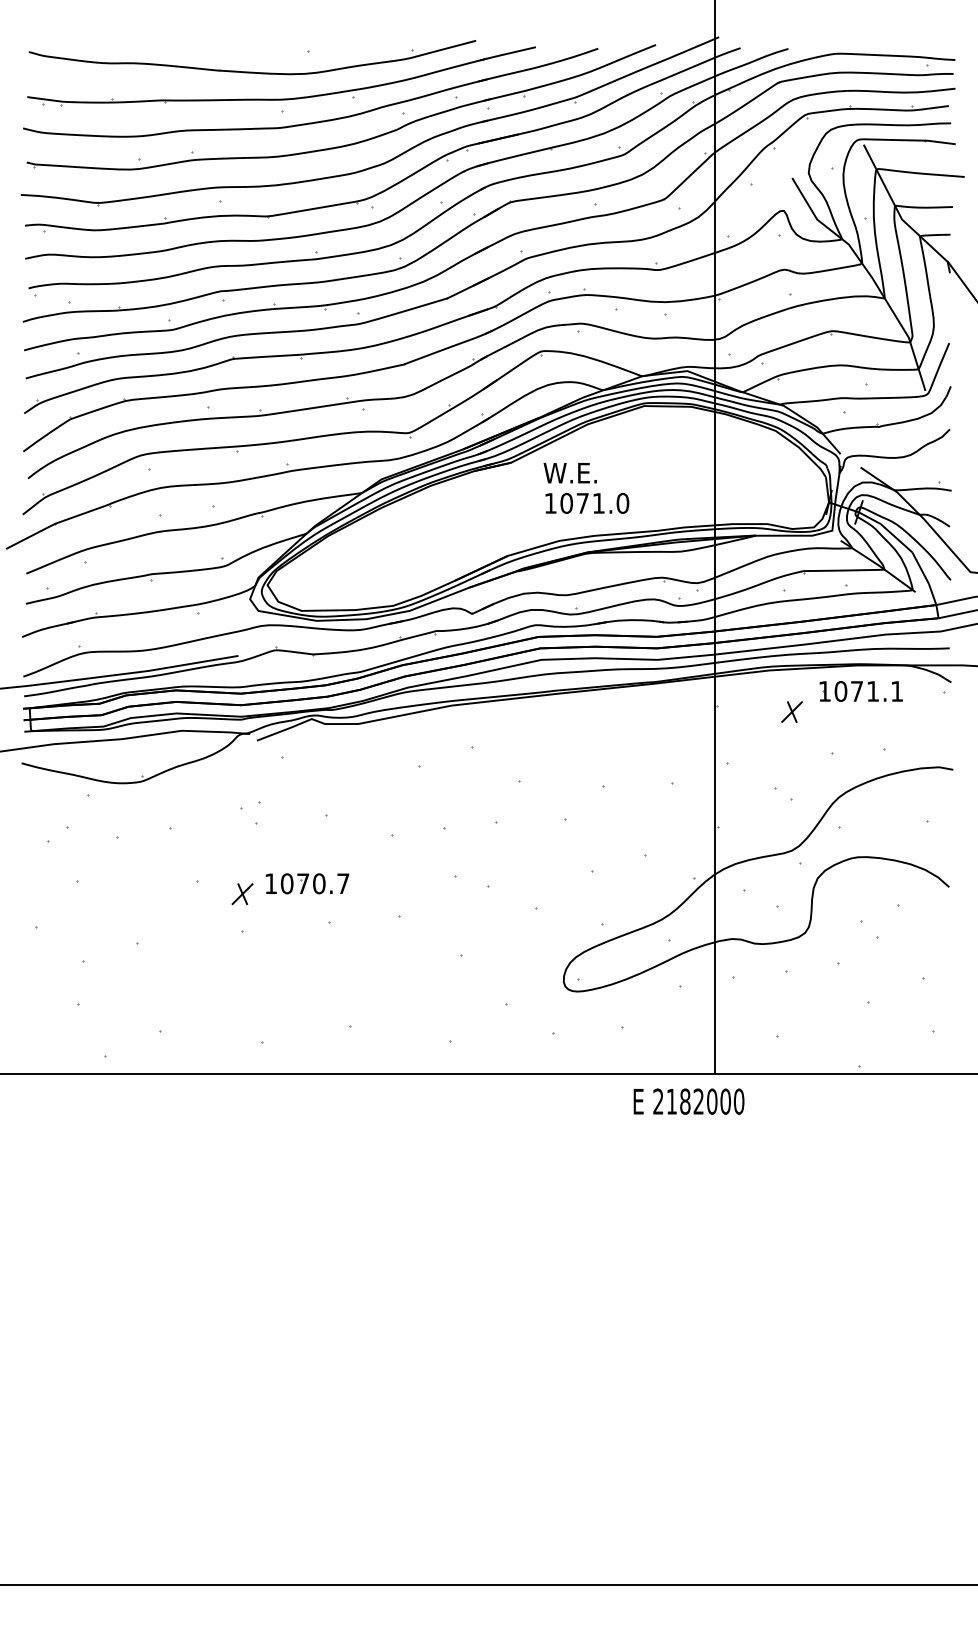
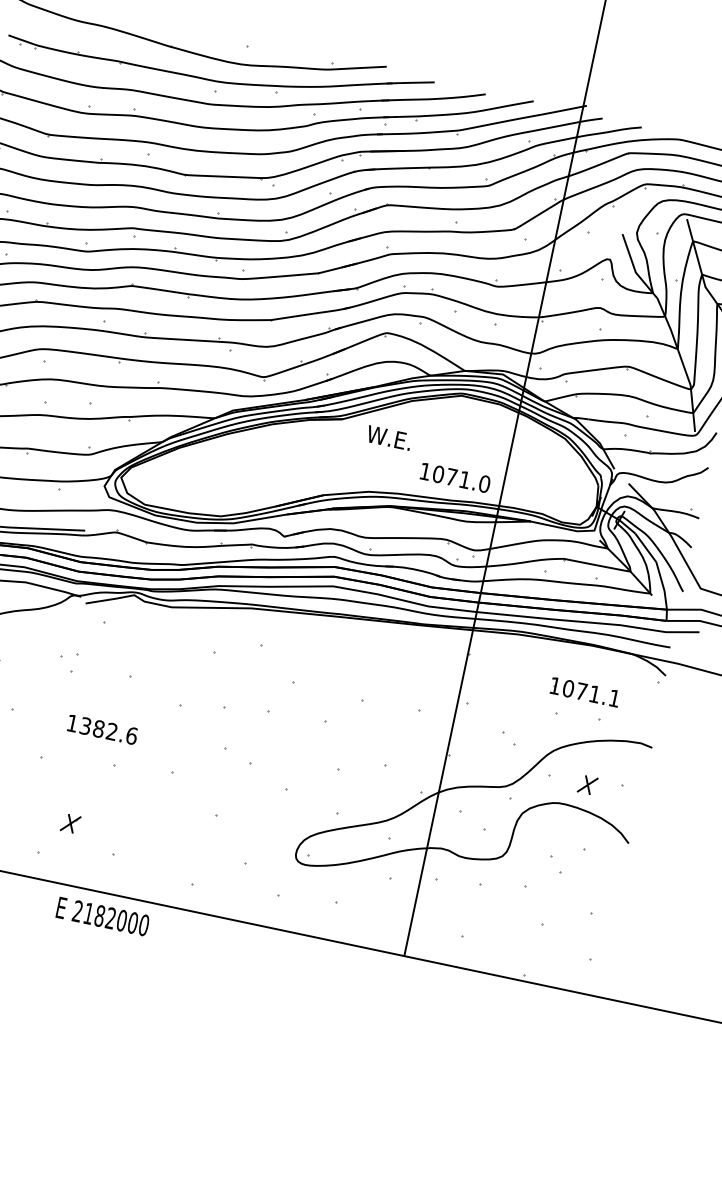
text: (587, 503) -> (455, 478), moved
part: (860, 691) -> (584, 692), moved
part: (791, 711) -> (587, 784), moved
text: (314, 883) -> (108, 730), 1070.7 -> 1382.6
part: (242, 894) -> (70, 823), moved
text: (688, 1101) -> (102, 916), moved

